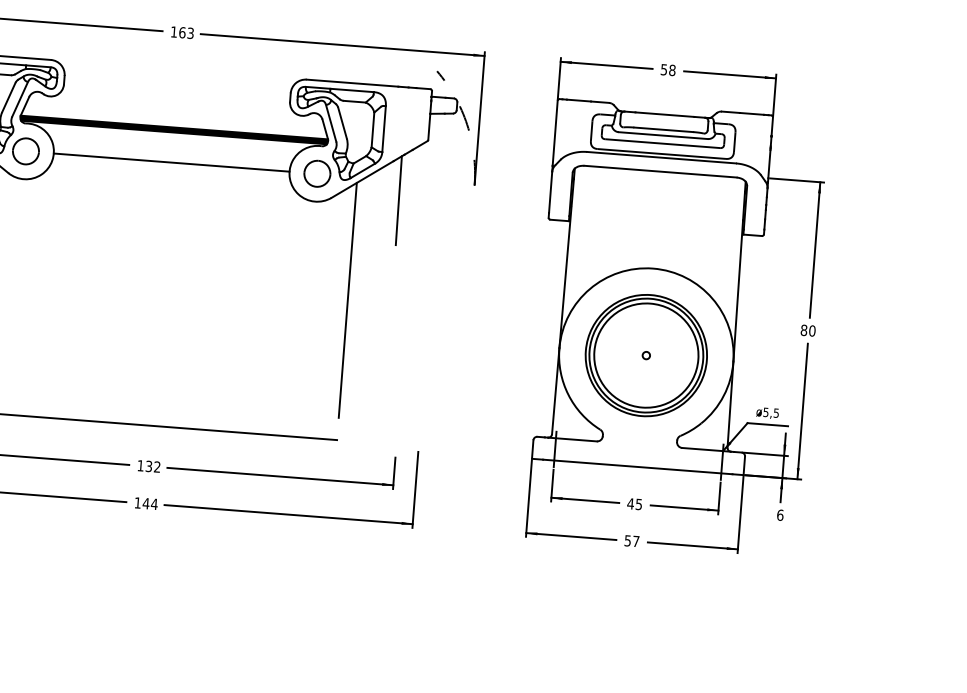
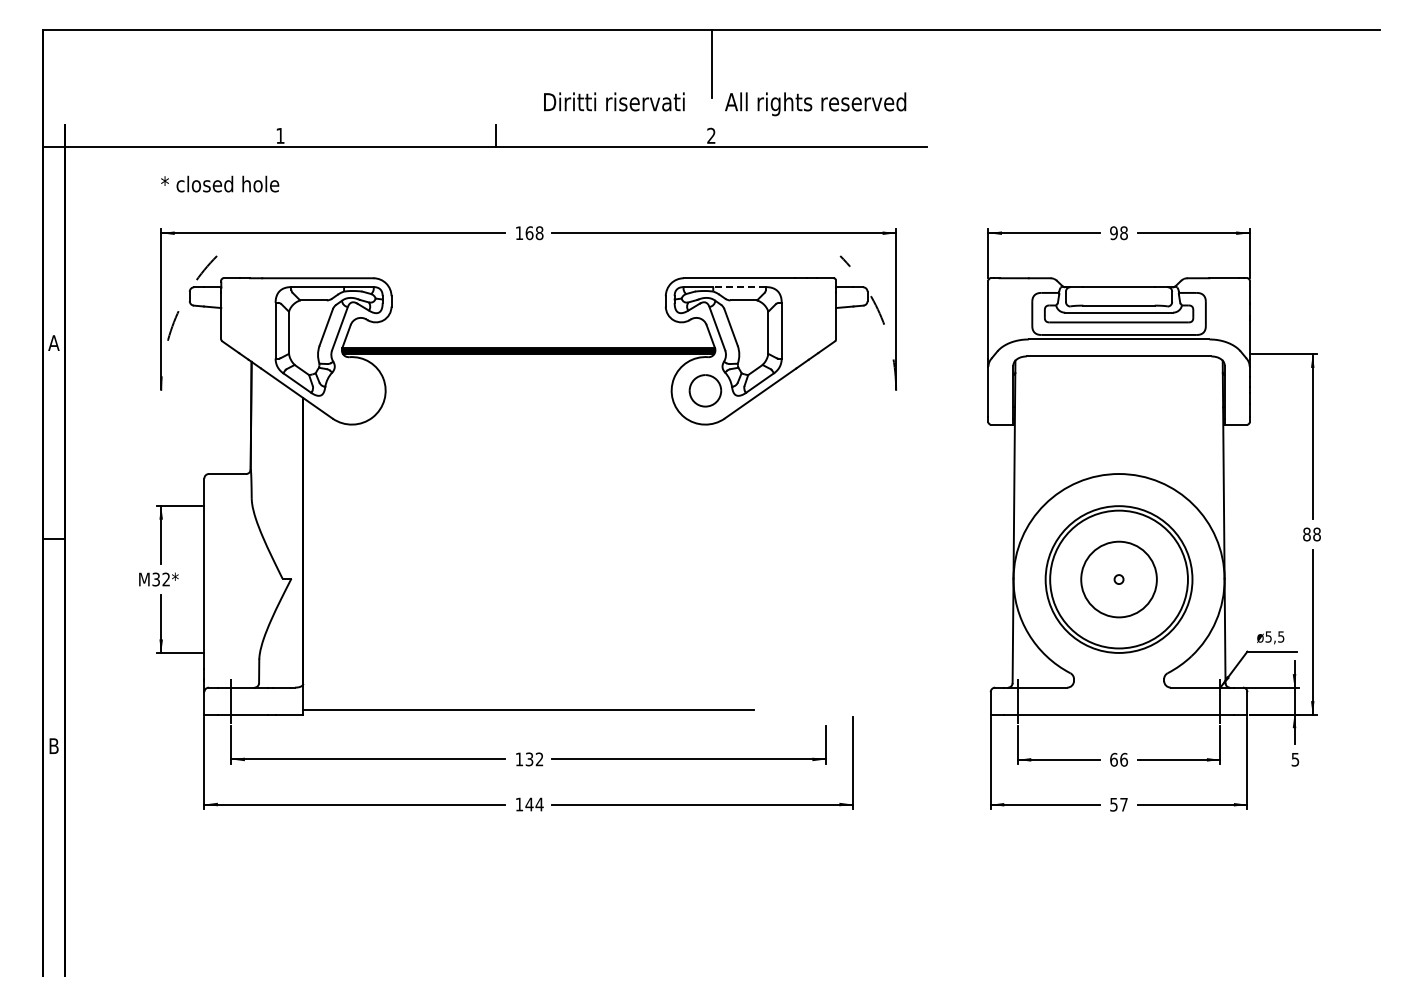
text: (190, 33) -> (539, 233), 163 -> 168
text: (663, 69) -> (1113, 232), 58 -> 98
line: (352, 90) -> (739, 287), solid -> dashed
part: (25, 151) -> (351, 390), removed
line: (171, 162) -> (528, 390), removed
line: (398, 200) -> (805, 415), removed
line: (347, 300) -> (753, 540), removed
text: (811, 330) -> (1316, 534), 80 -> 88
circle: (646, 355) -> (1119, 579), size x0.6
text: (634, 503) -> (1118, 759), 45 -> 66
text: (780, 515) -> (1295, 759), 6 -> 5

